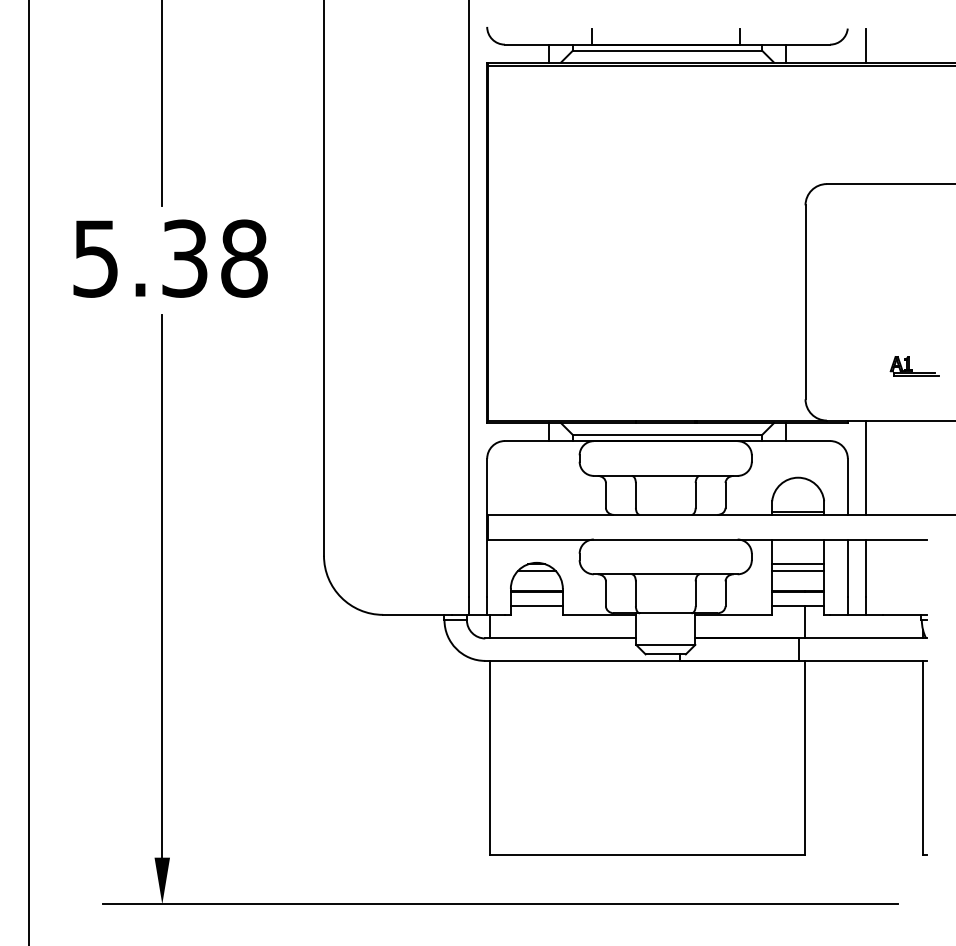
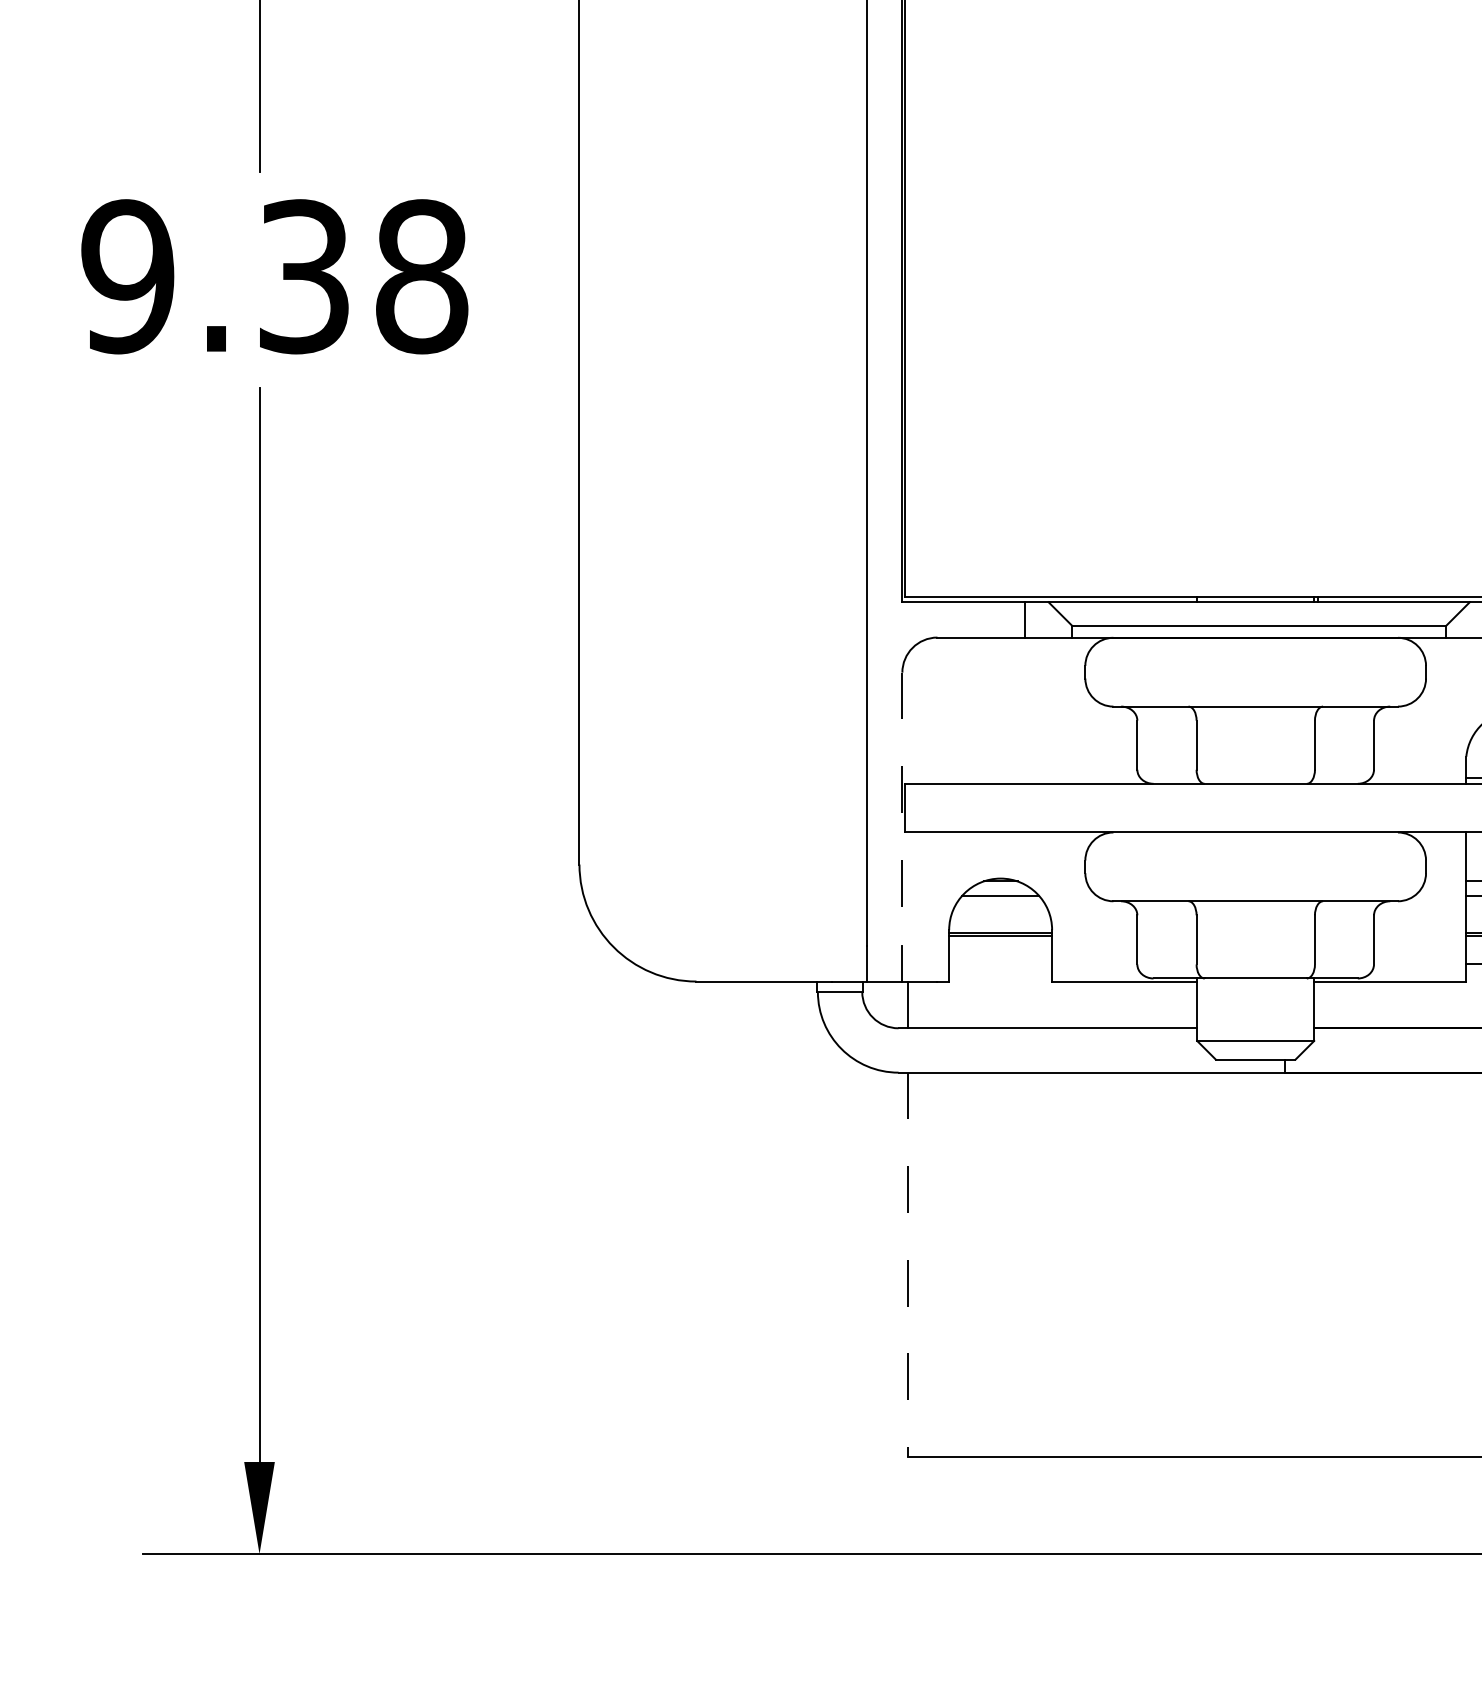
text: (95, 258) -> (127, 276), 5.38 -> 9.38
line: (487, 528) -> (902, 810), solid -> dashed
line: (536, 605) -> (999, 962), removed
line: (490, 758) -> (908, 1265), solid -> dashed

